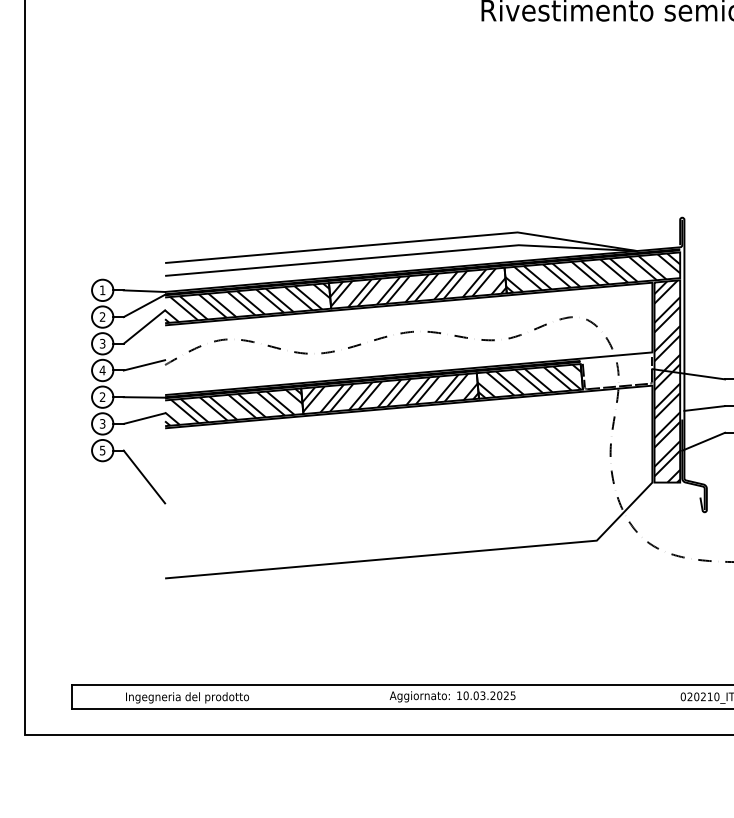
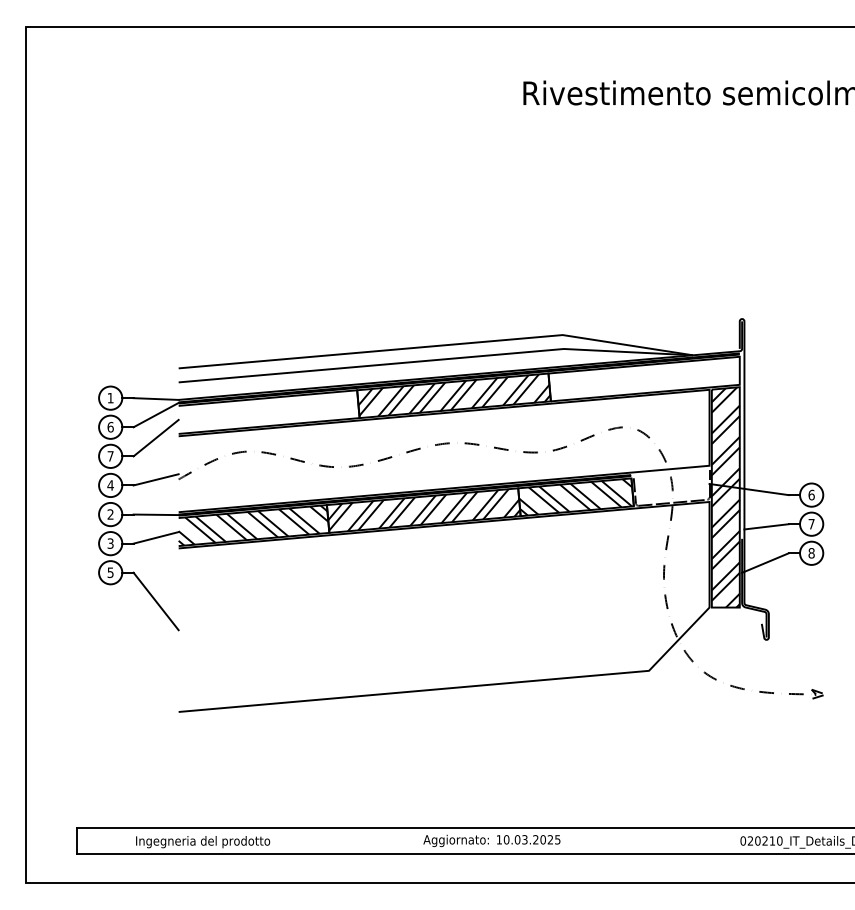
hatch: (592, 273) -> (644, 379), removed
hatch: (247, 302) -> (268, 411), removed
text: (102, 317) -> (110, 427), 2 -> 6
text: (102, 343) -> (110, 456), 3 -> 7

